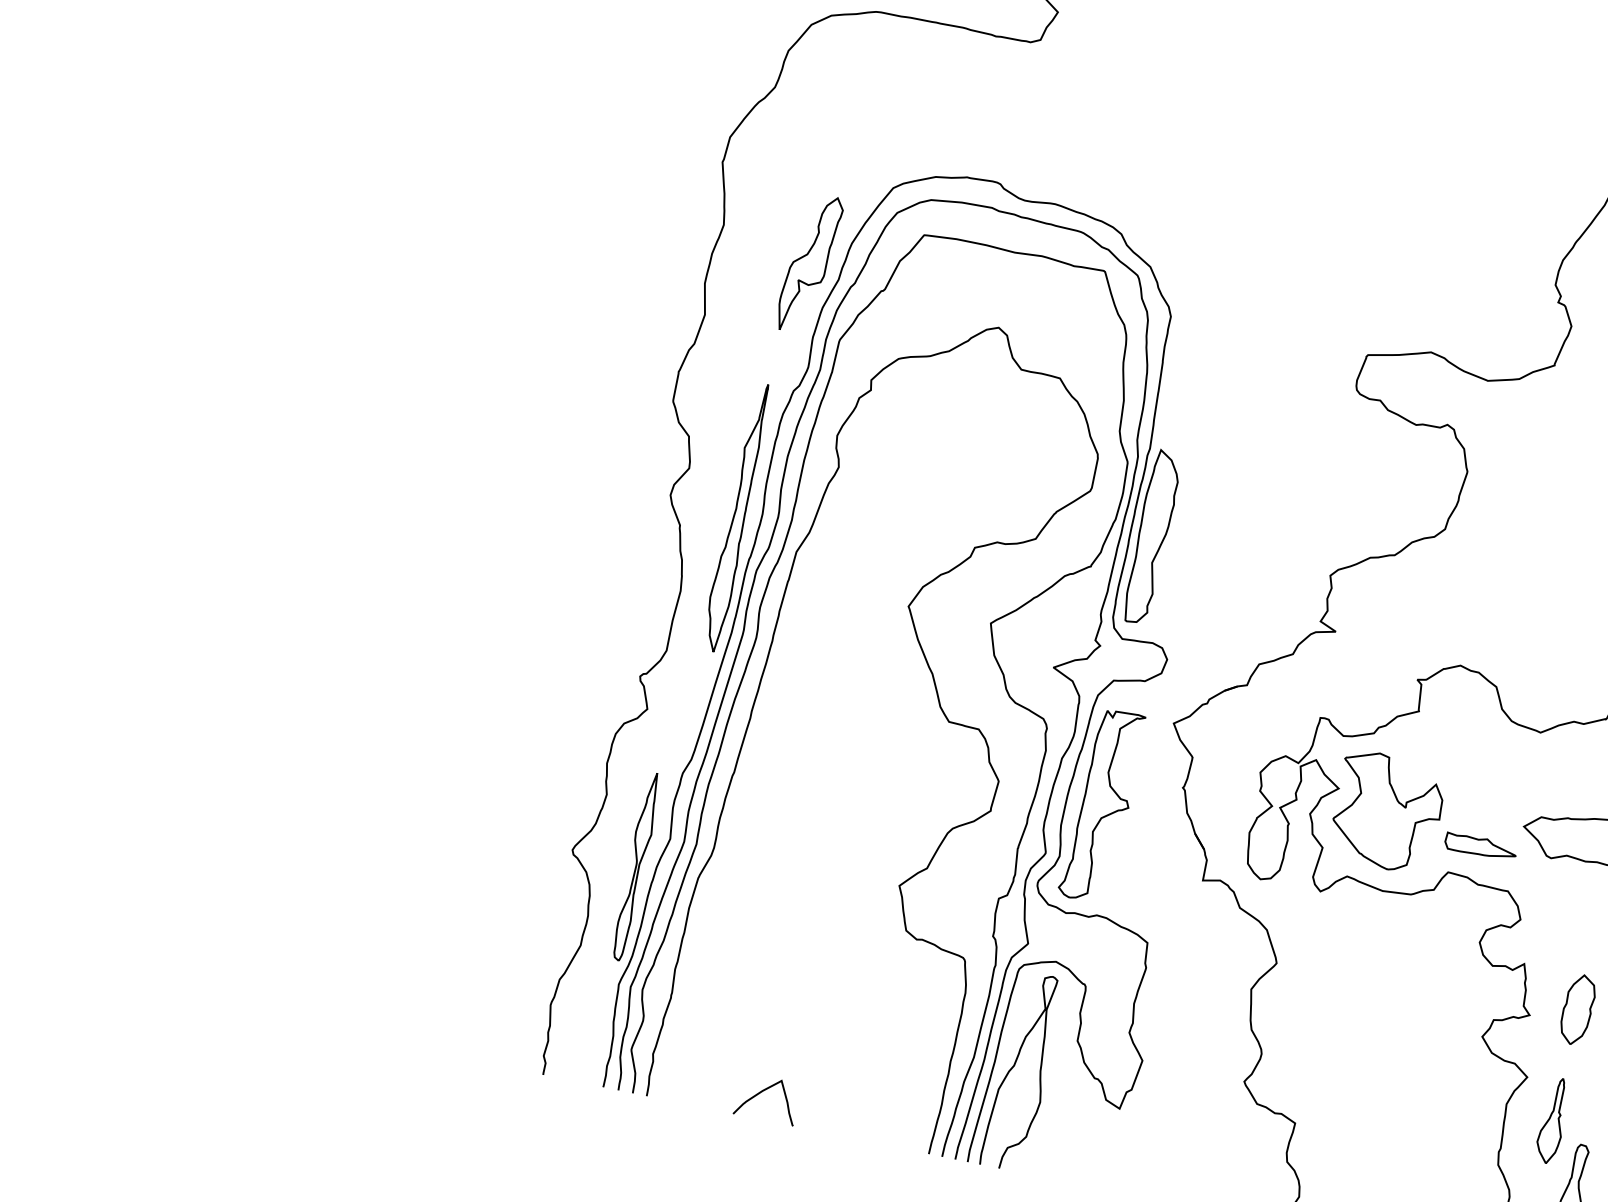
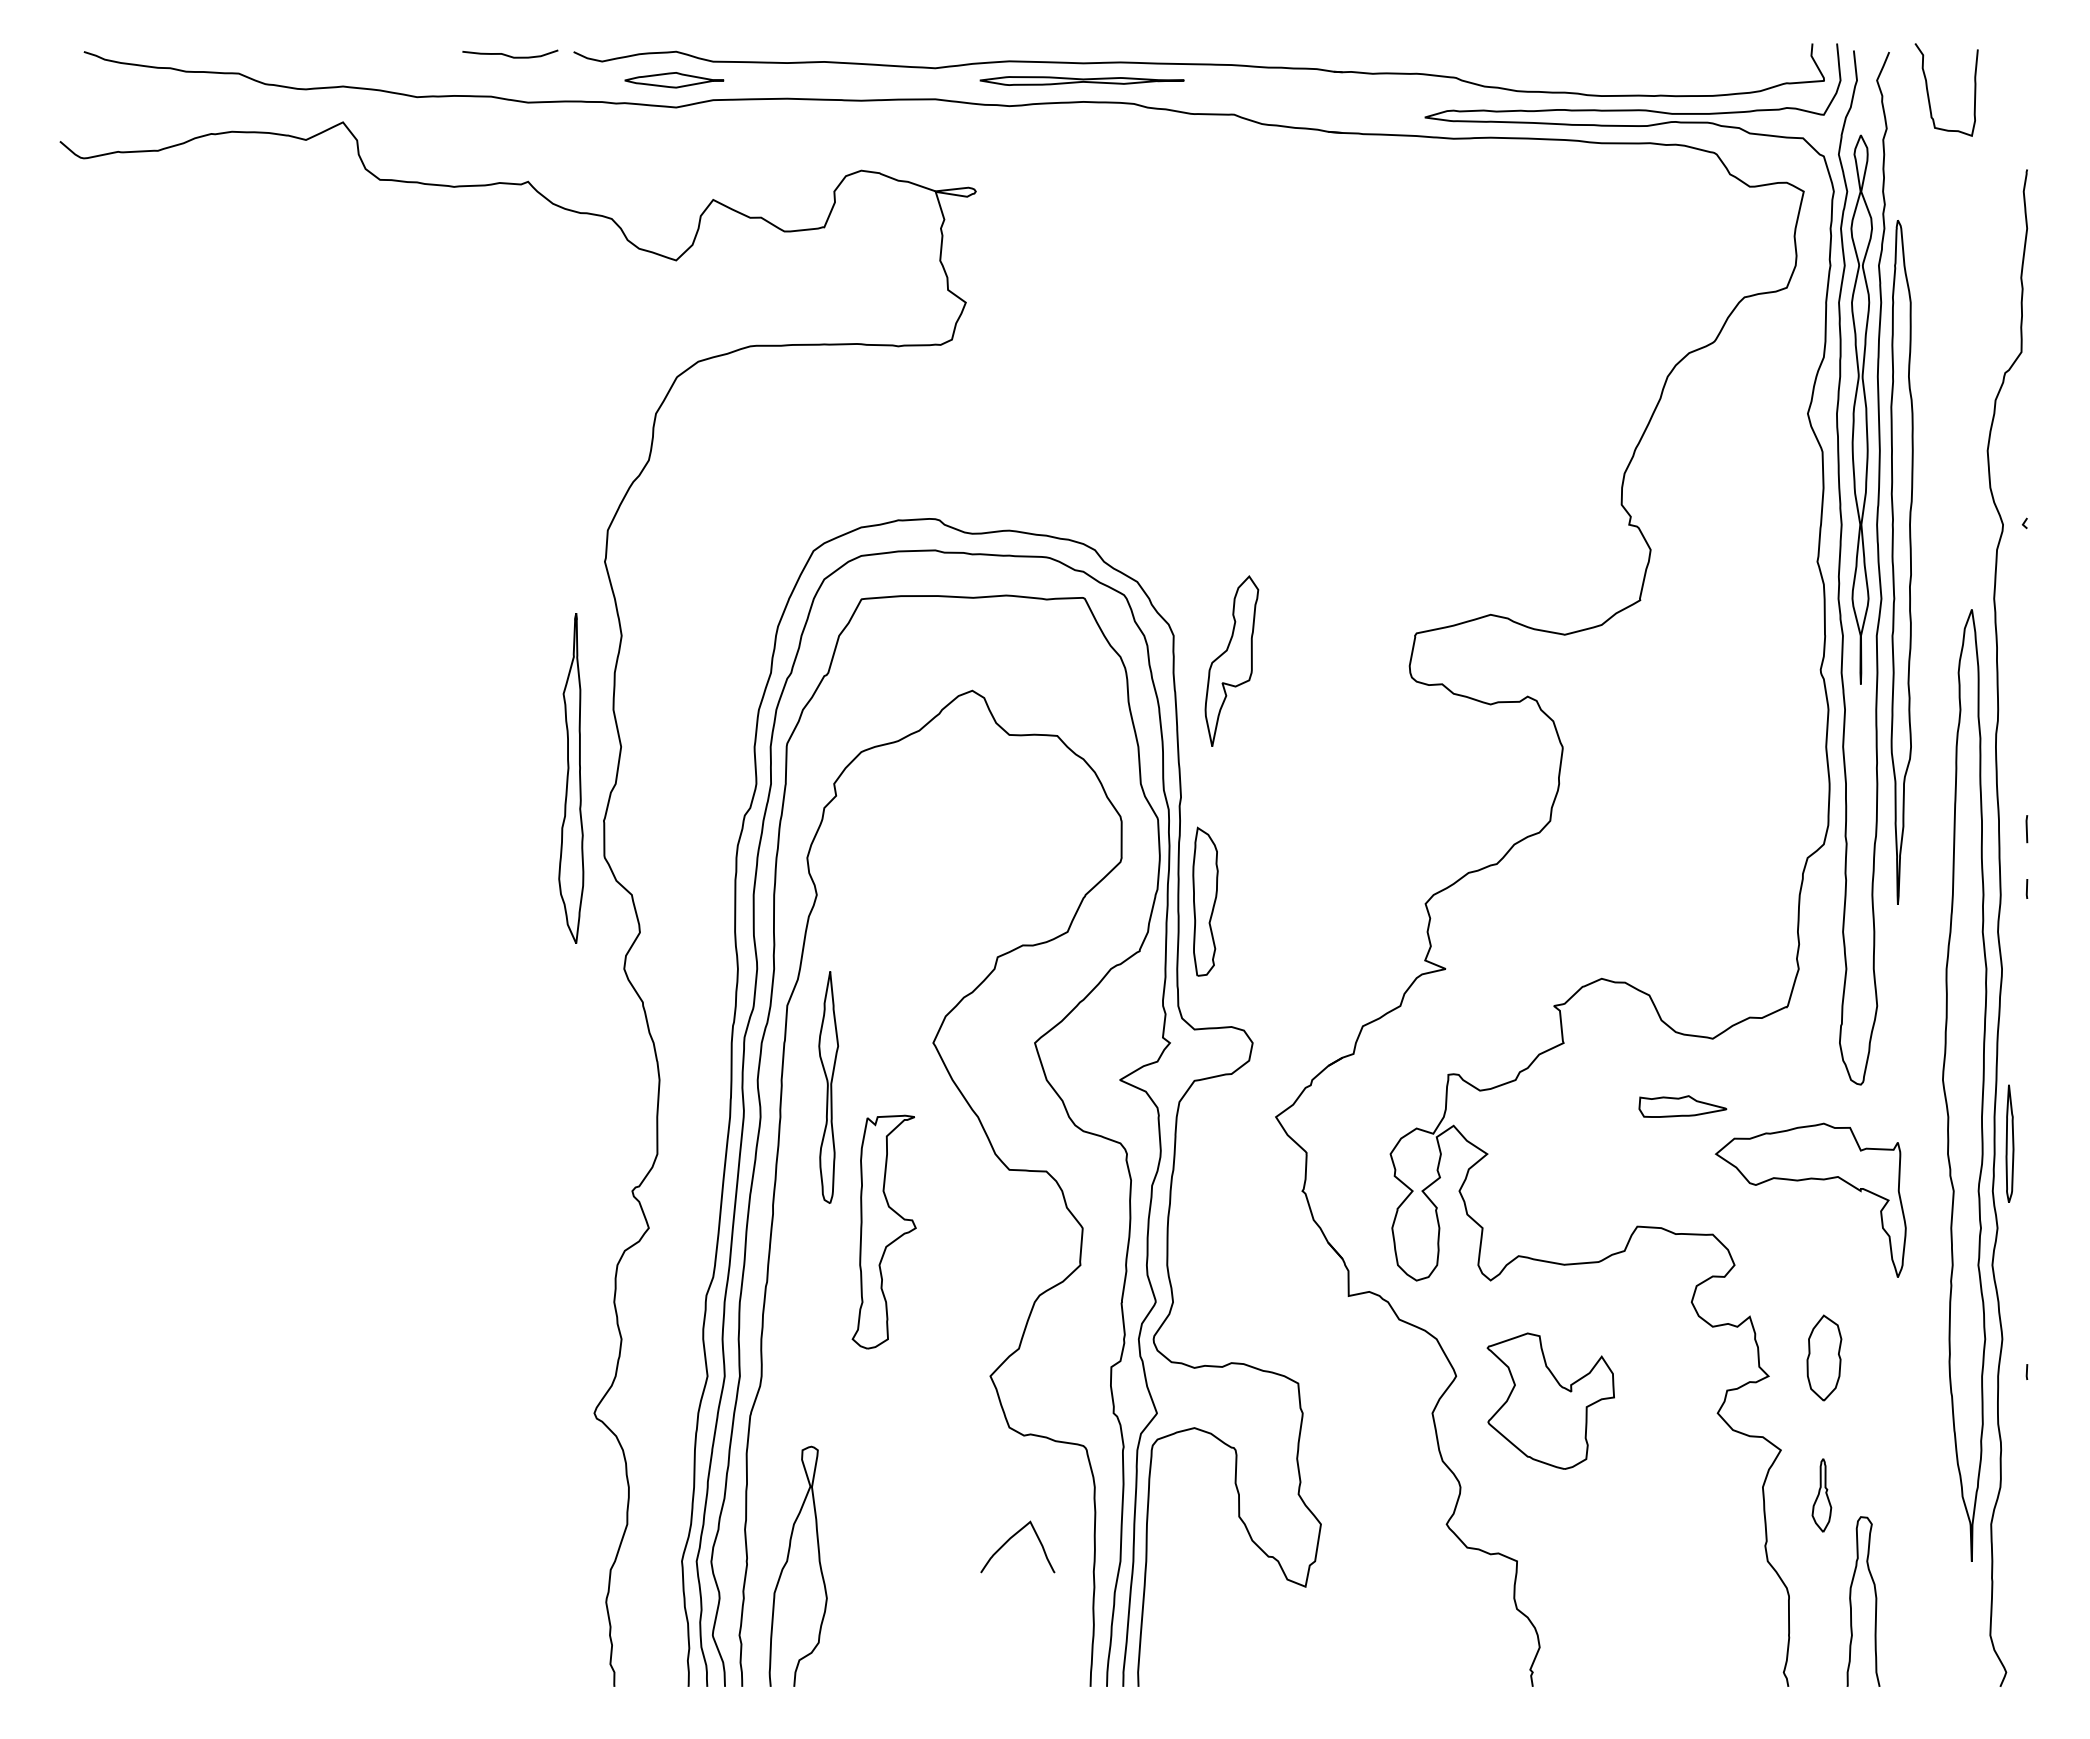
part: (809, 263) -> (1231, 660), moved
part: (737, 517) -> (571, 778), moved
part: (1152, 537) -> (1205, 901), size x0.7
part: (1101, 805) -> (883, 1231), moved
part: (1387, 811) -> (1550, 1400), moved
part: (1480, 846) -> (1682, 1106), moved
part: (636, 866) -> (828, 1087), moved
curve: (1015, 1065) -> (788, 1560), moved
curve: (762, 1091) -> (1010, 1539), moved
part: (1552, 1120) -> (1821, 1495), size x0.7

